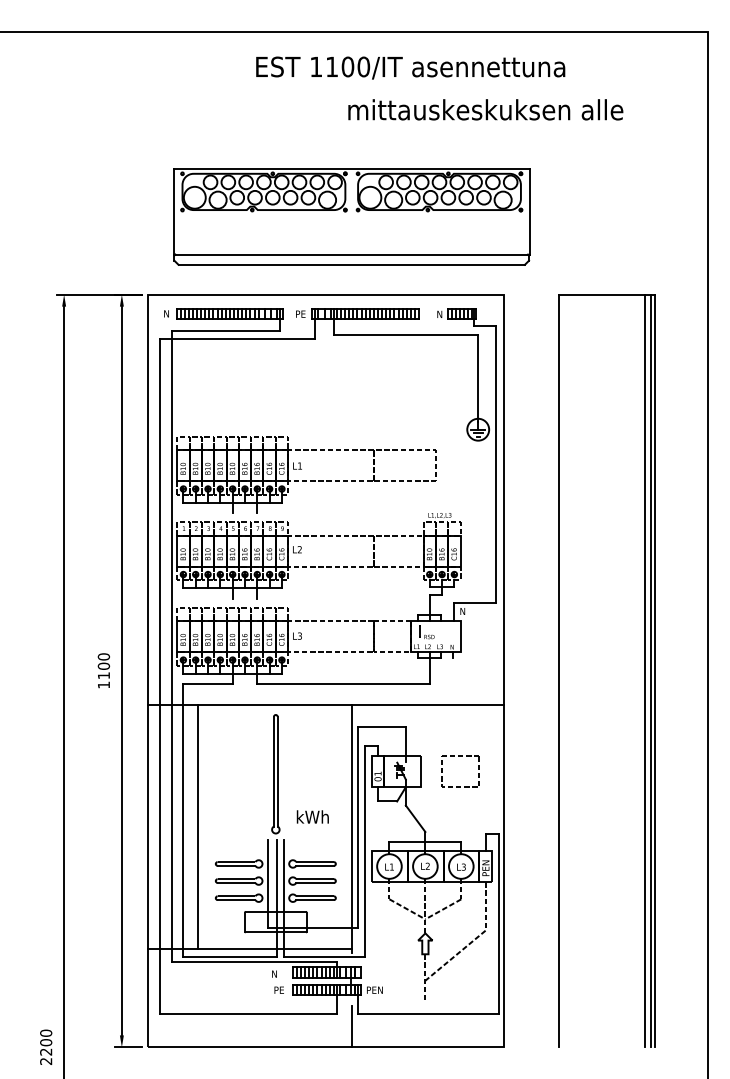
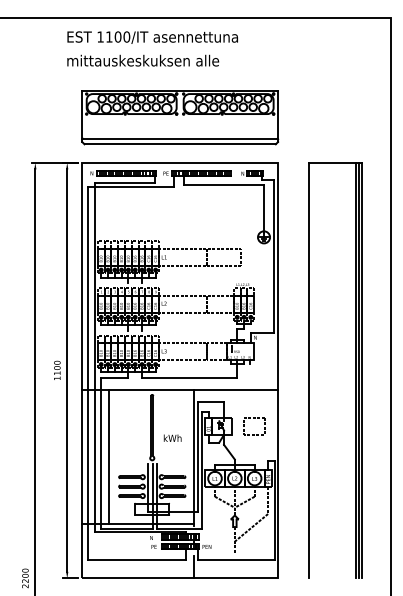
text: (410, 67) -> (152, 37), moved
text: (486, 109) -> (143, 60), moved
part: (352, 216) -> (180, 117), moved
text: (312, 815) -> (172, 437), moved

